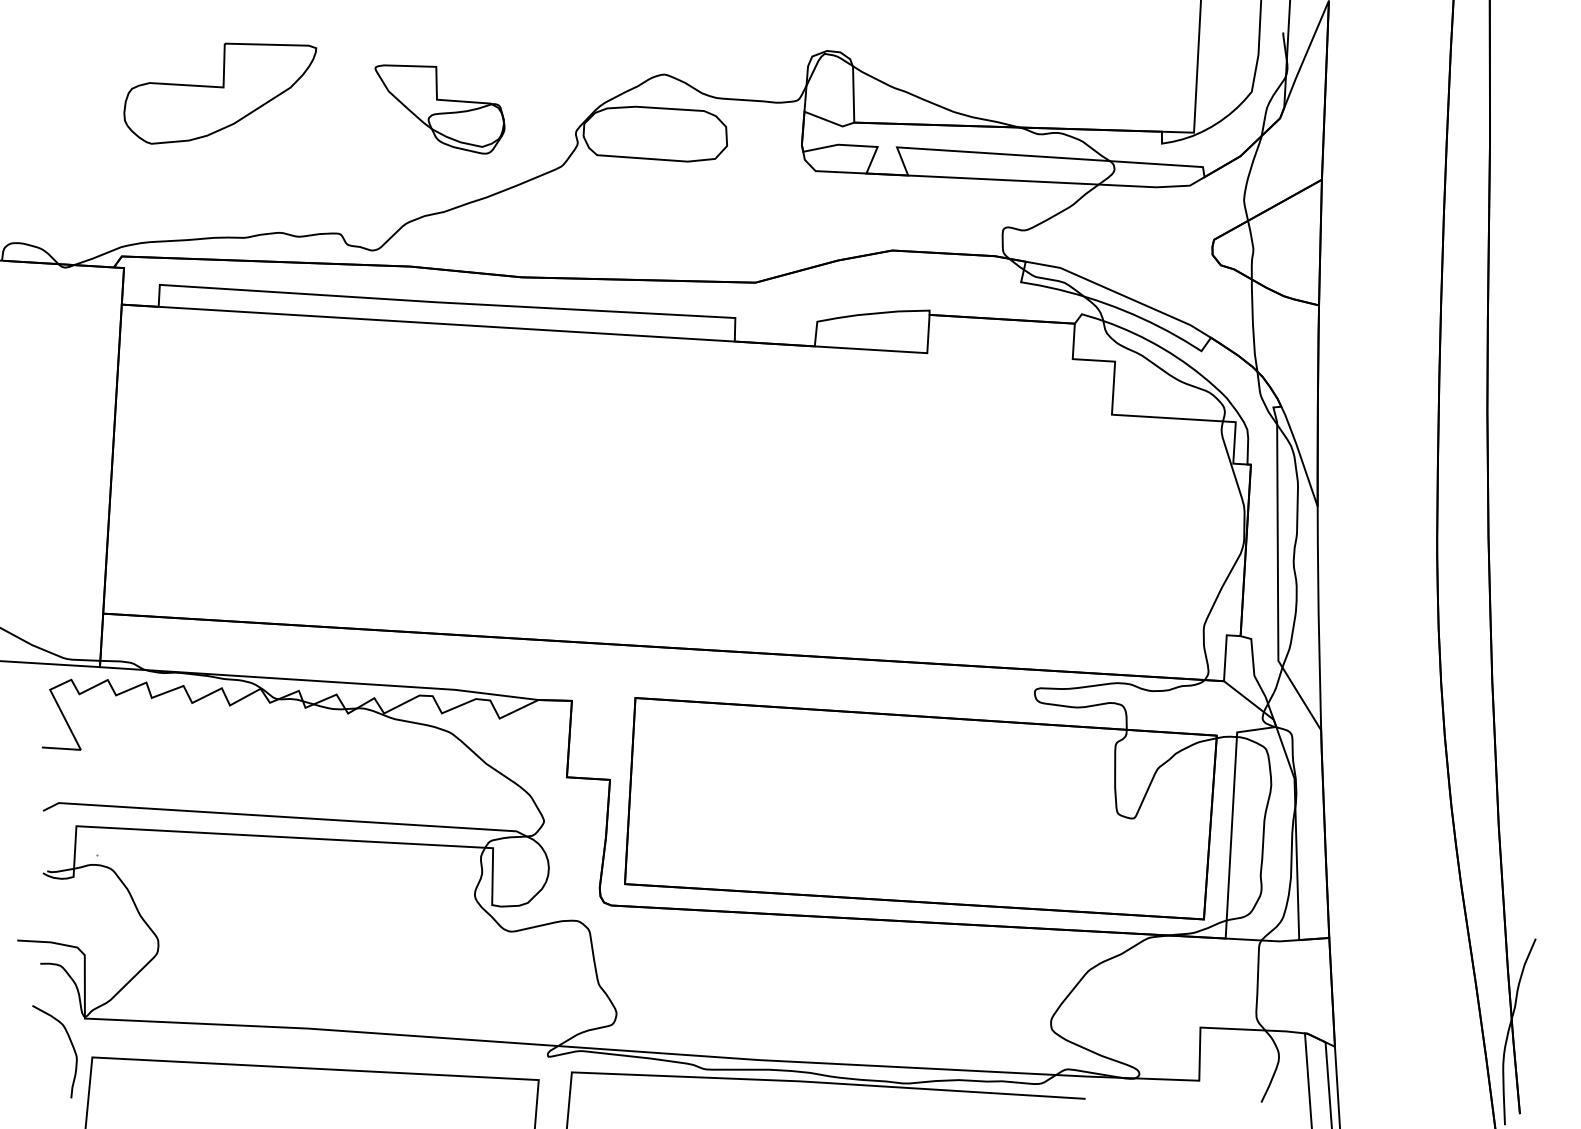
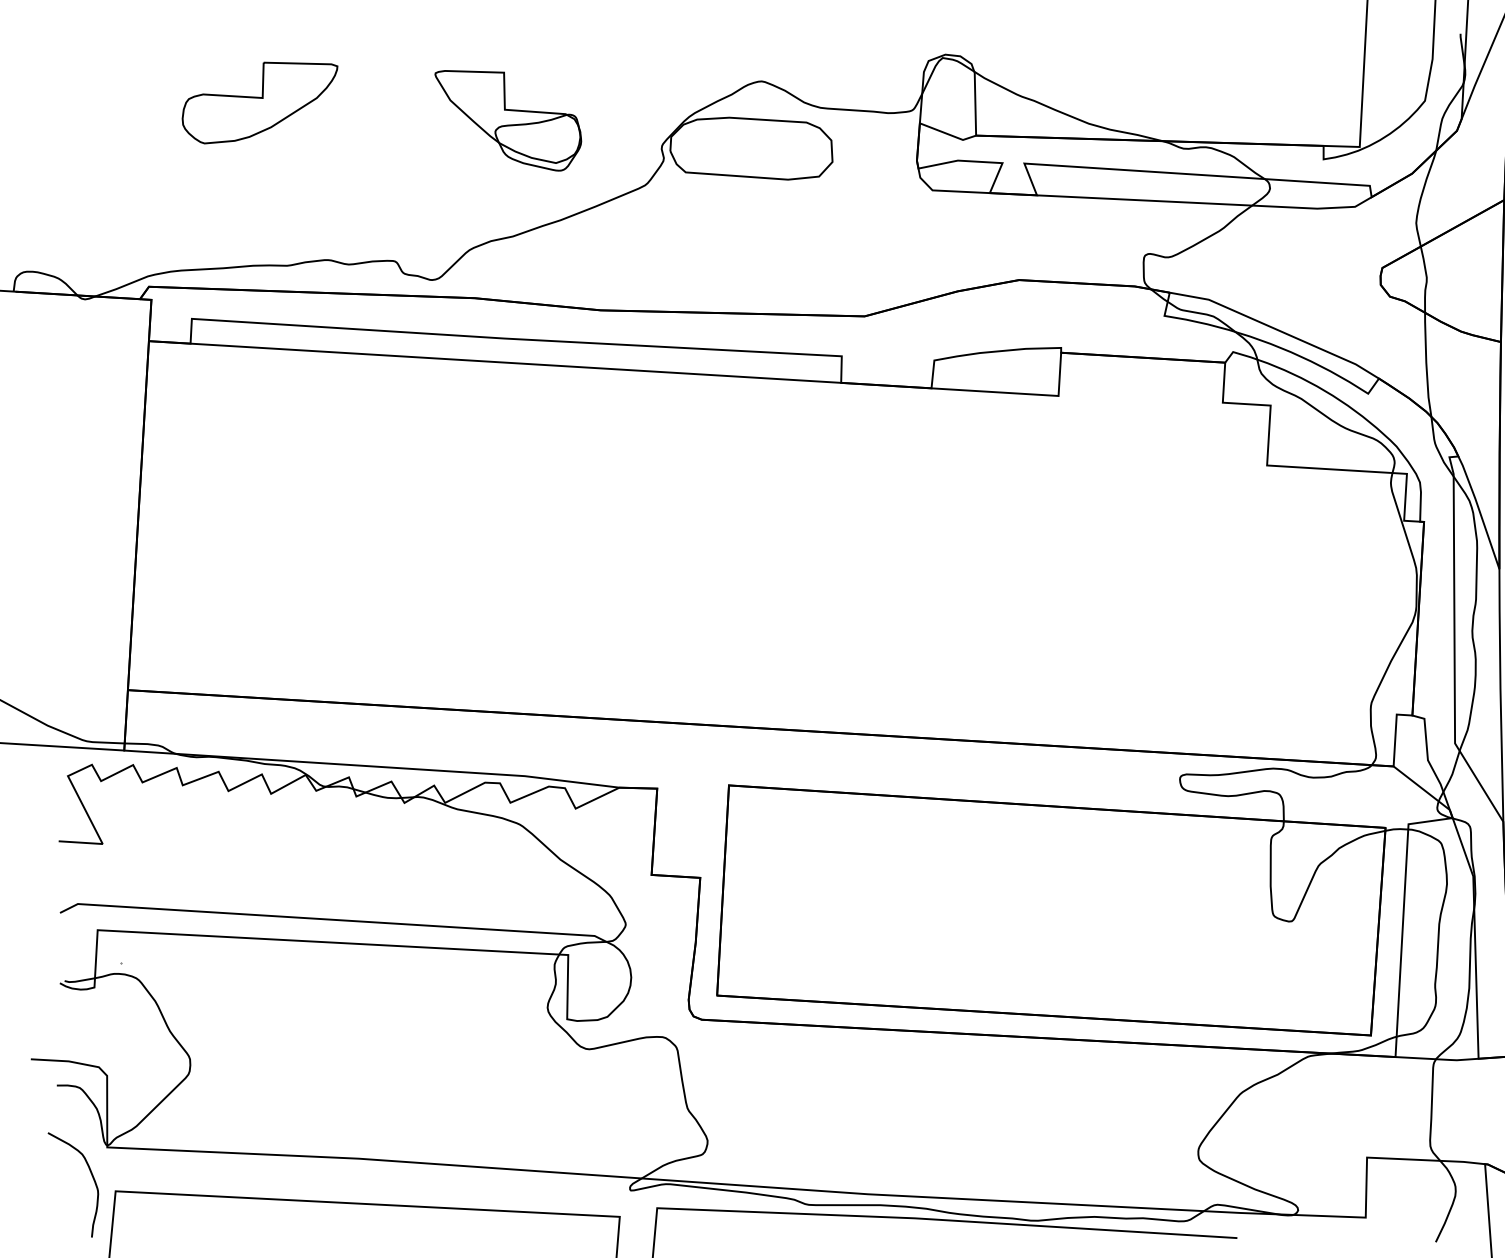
part: (219, 93) -> (259, 102), size x0.71

